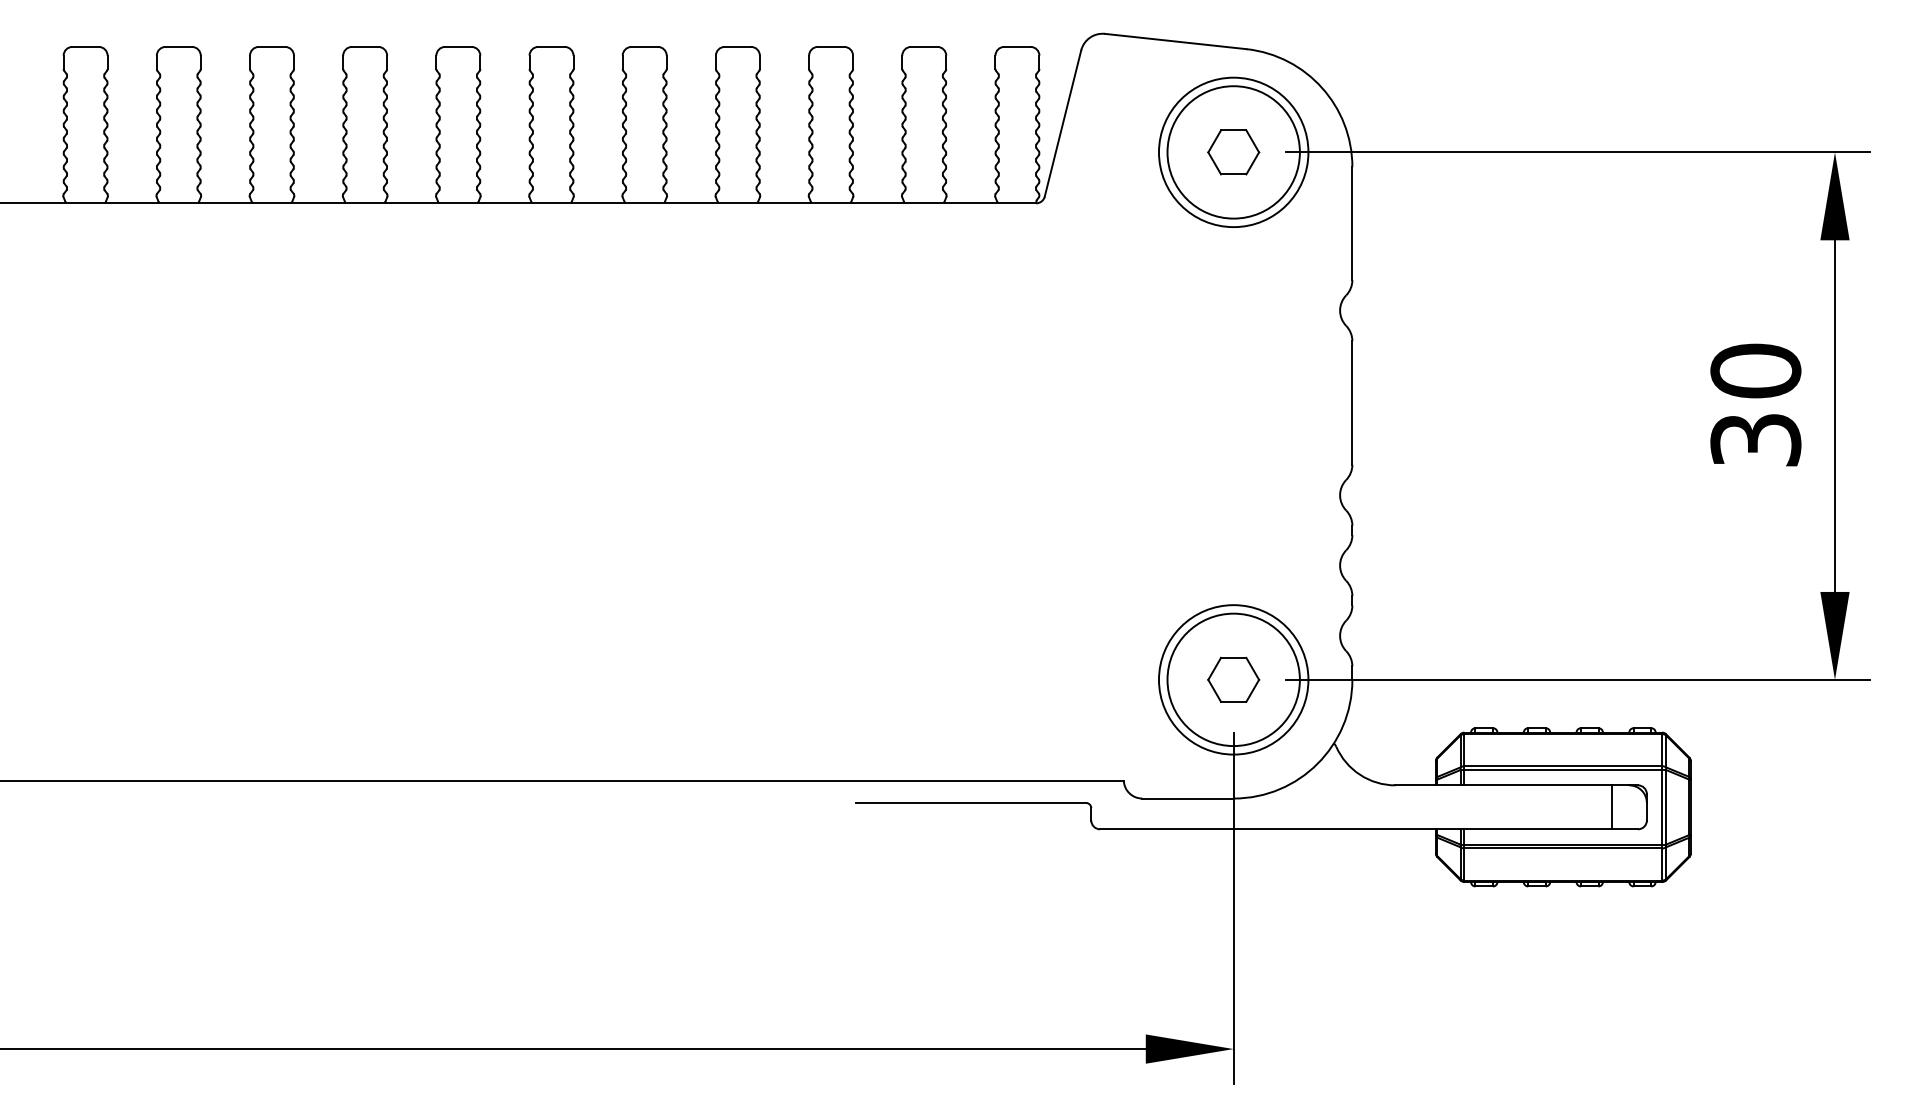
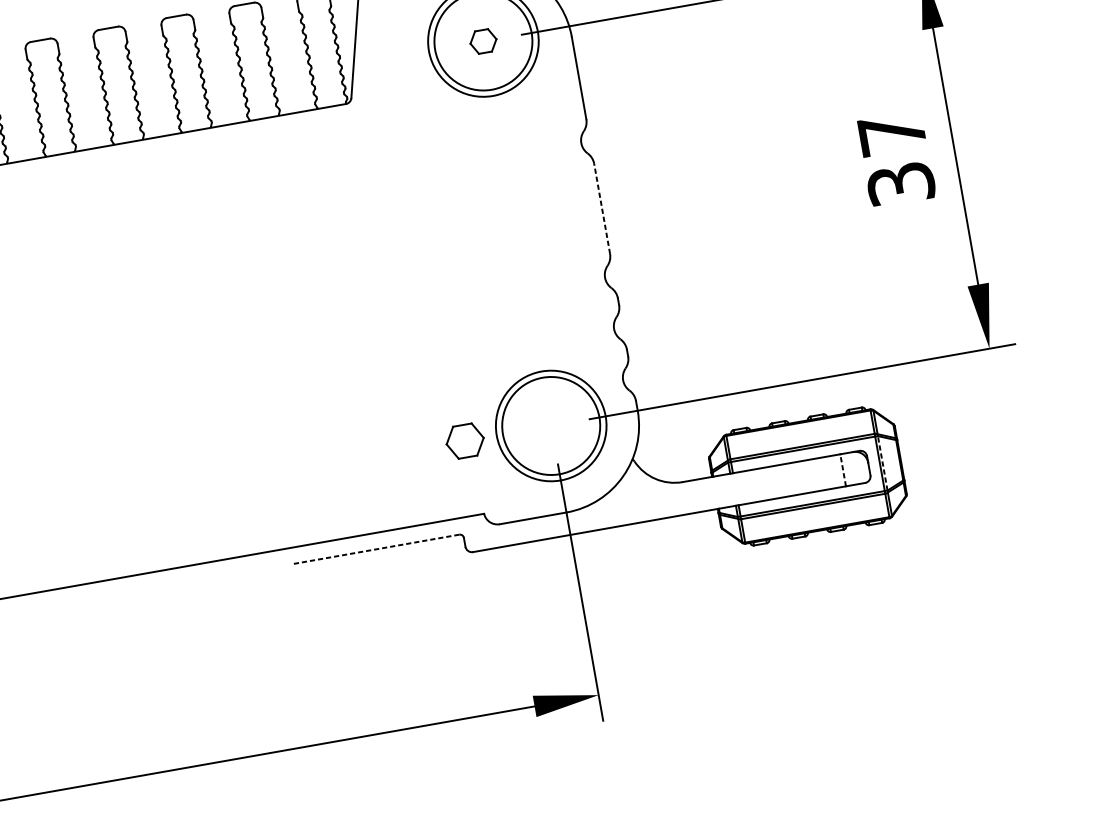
part: (1233, 152) -> (483, 41), size x0.7
text: (1755, 370) -> (891, 133), 30 -> 37
line: (1352, 402) -> (602, 208), solid -> dashed
part: (1233, 679) -> (465, 440), moved
line: (970, 802) -> (375, 549), solid -> dashed
line: (1666, 806) -> (882, 462), solid -> dashed
line: (1611, 807) -> (843, 470), solid -> dashed

